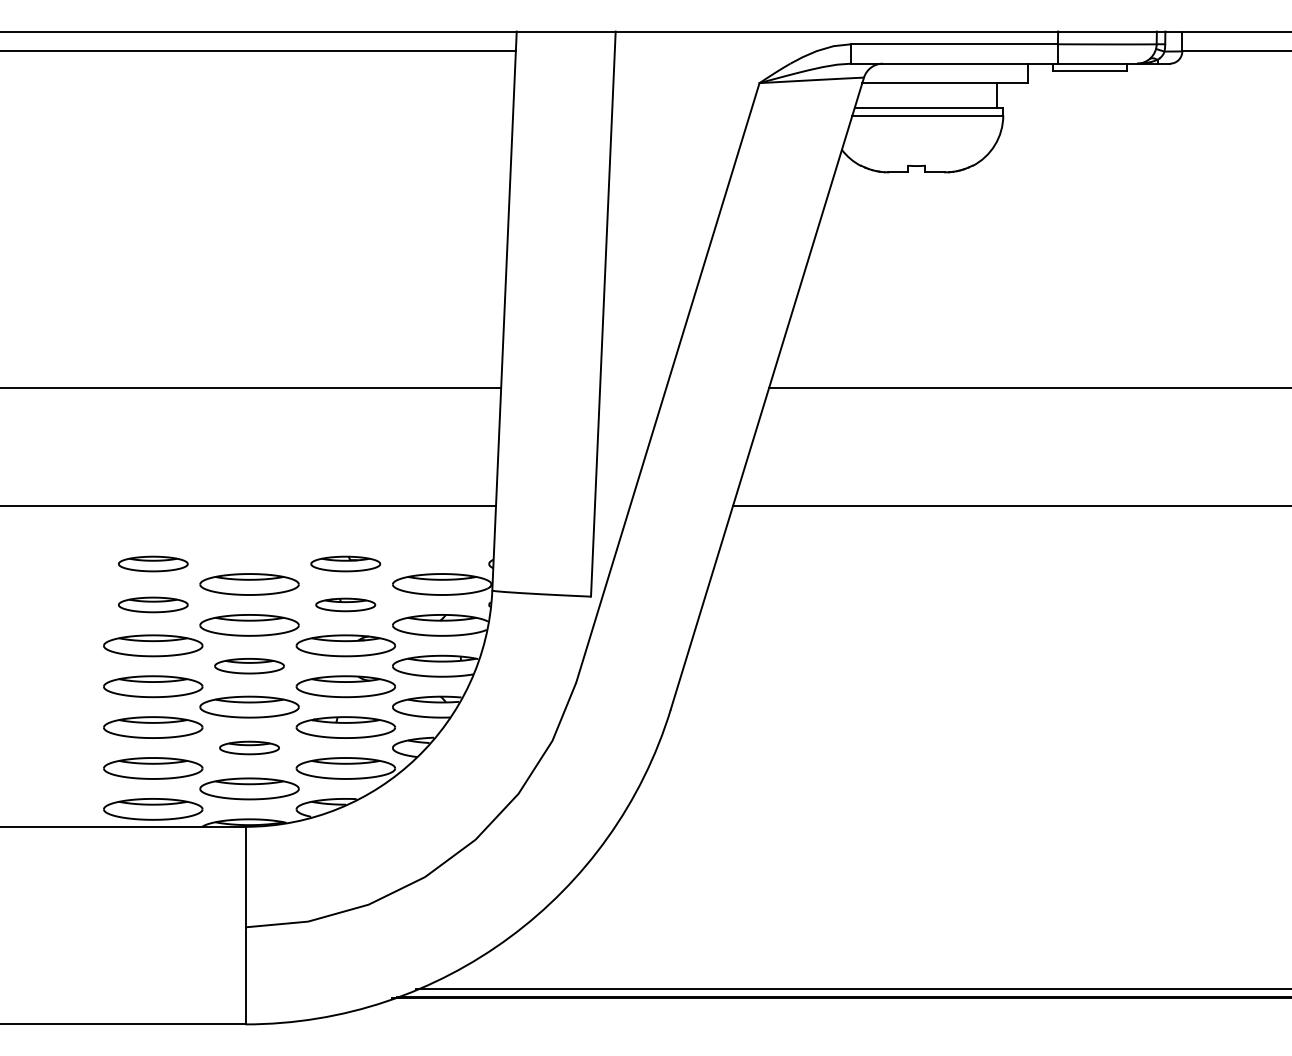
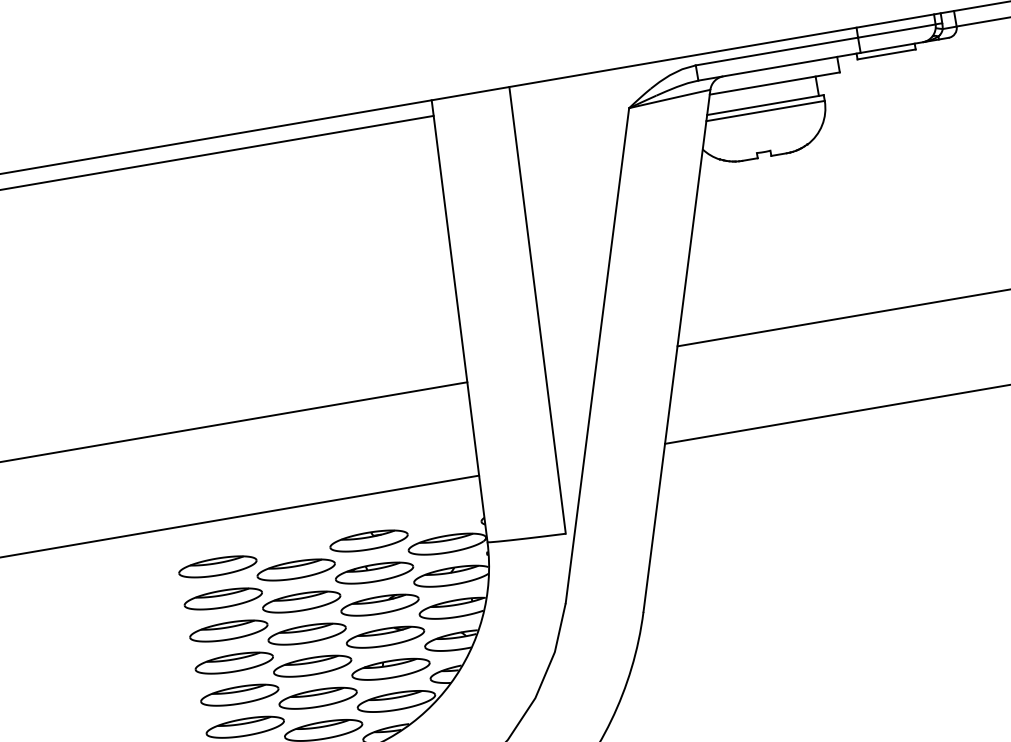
part: (153, 563) -> (218, 566), size x1.43
part: (345, 563) -> (368, 540), size x1.43
part: (153, 604) -> (223, 598), size x1.43
part: (345, 604) -> (374, 572), size x1.67
part: (249, 665) -> (307, 633), size x1.43
part: (249, 747) -> (318, 697), size x1.67

